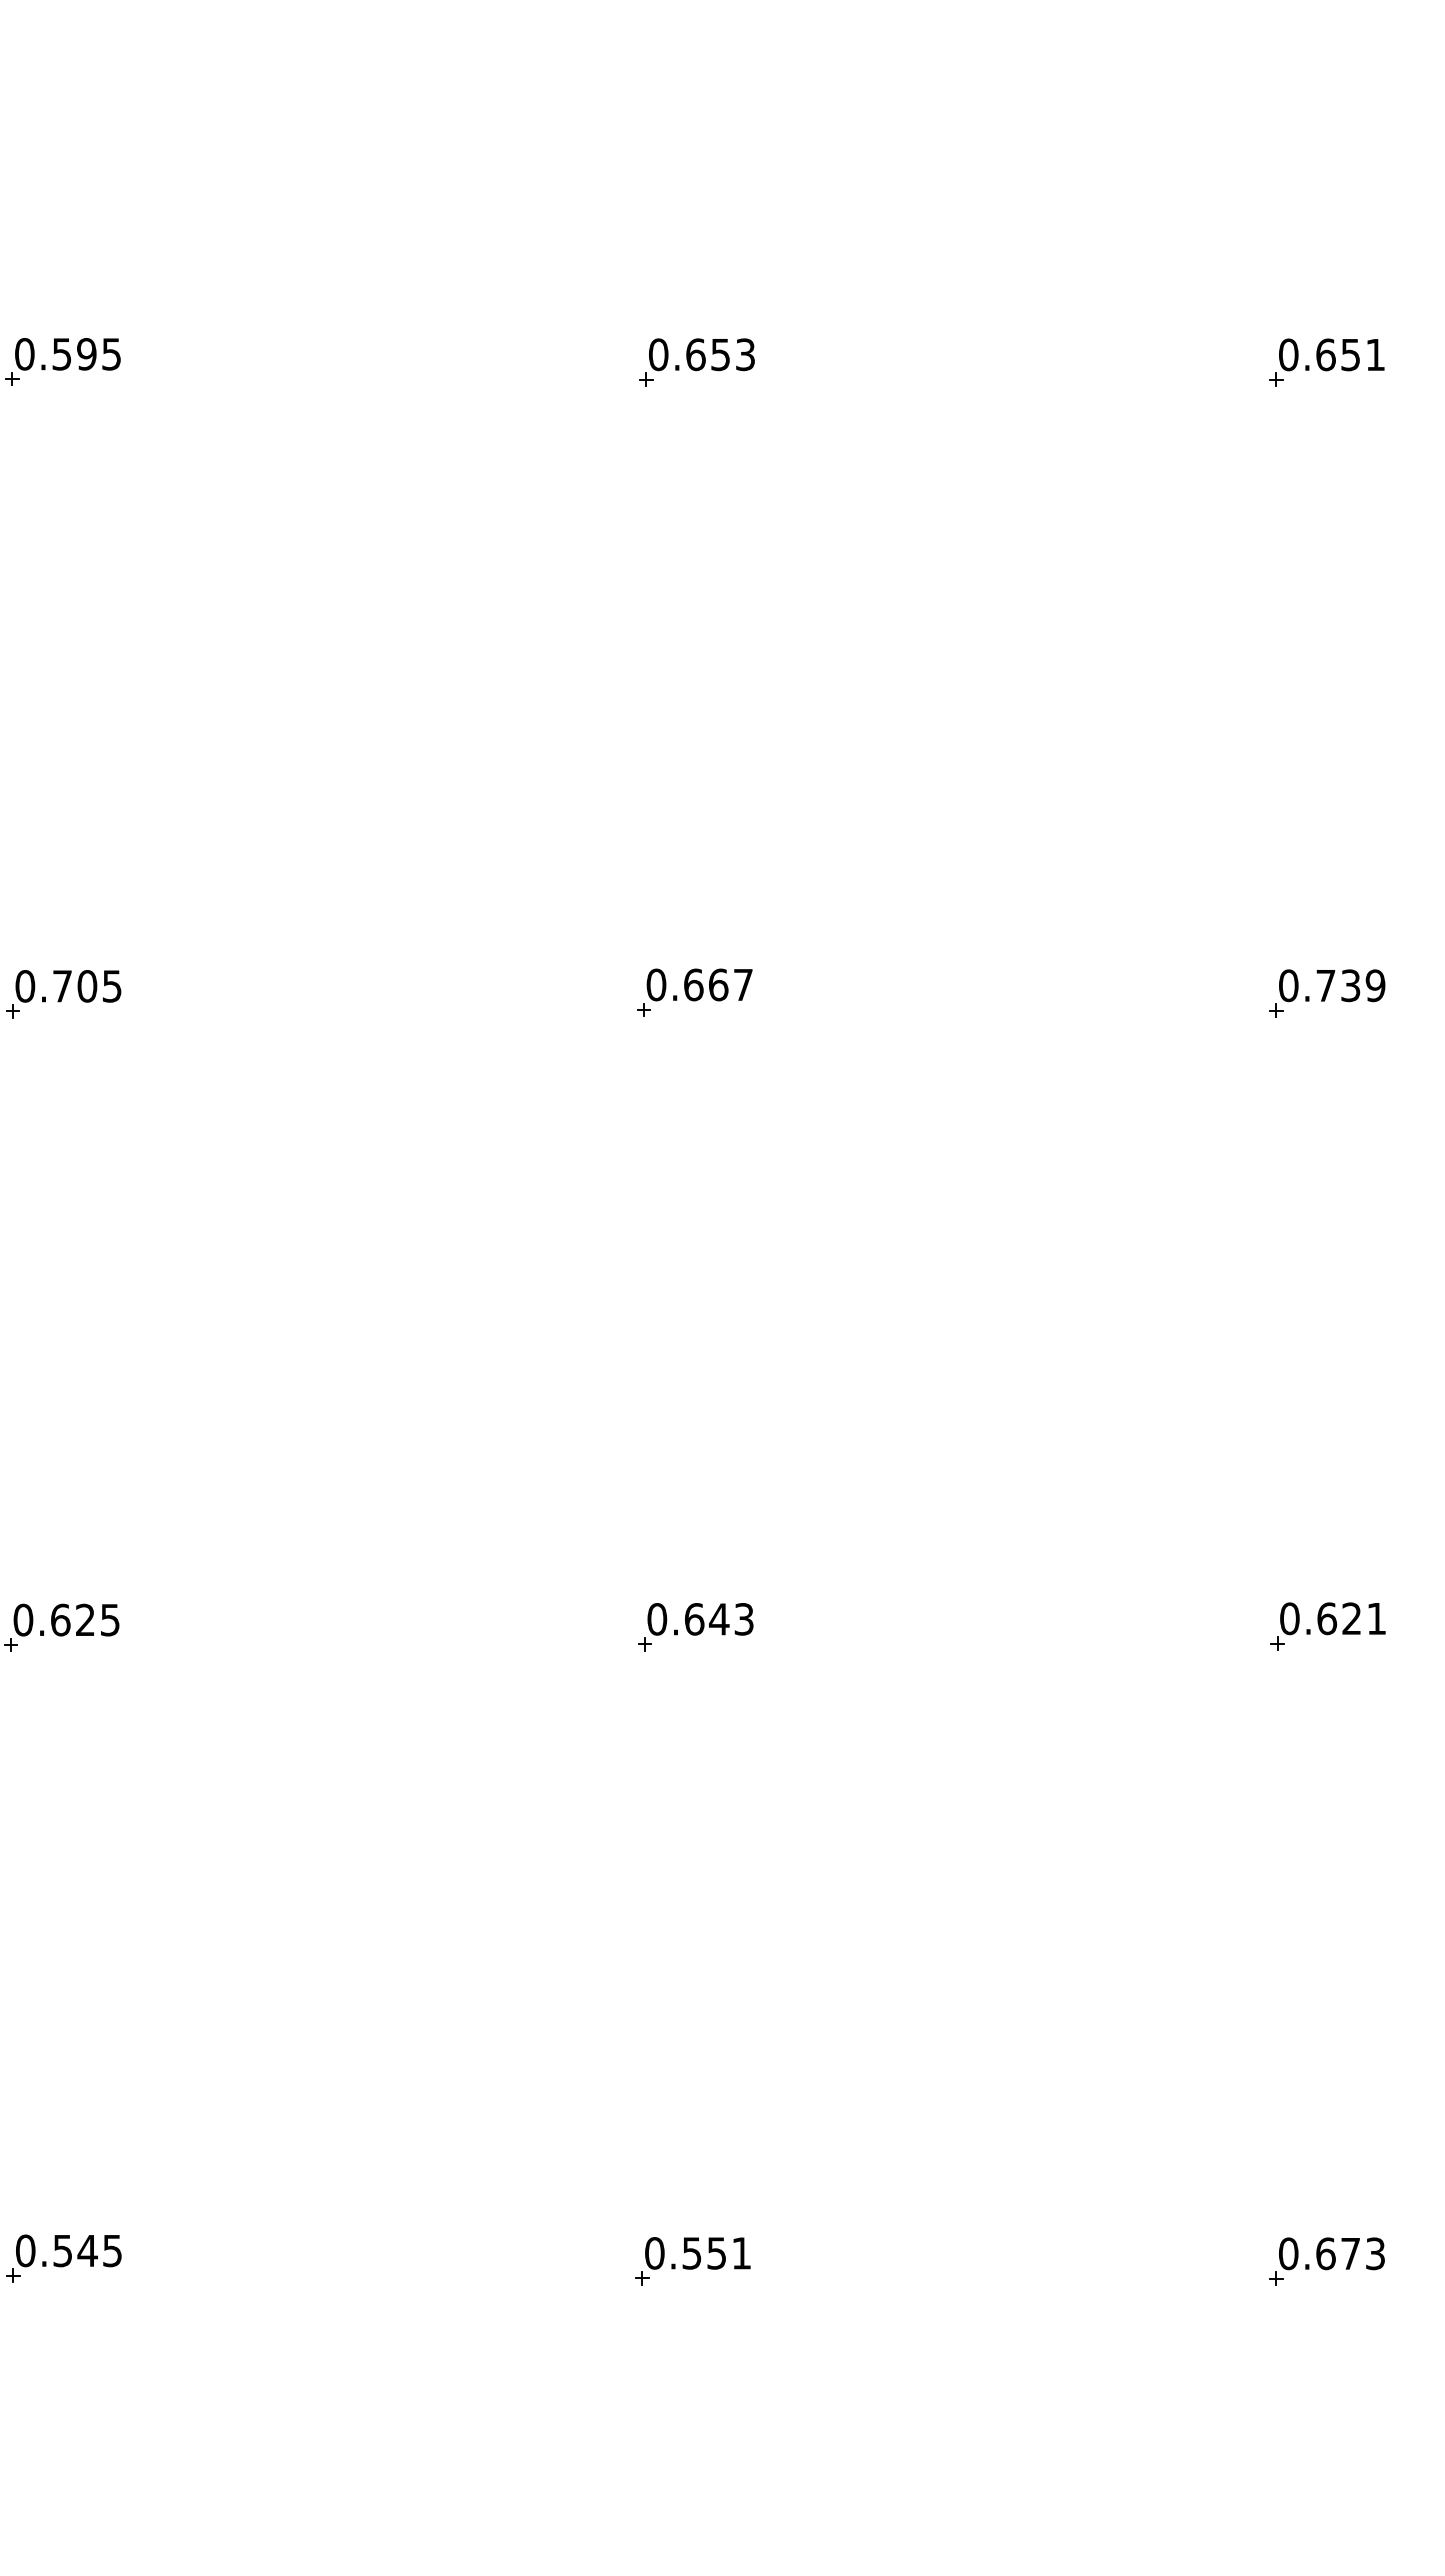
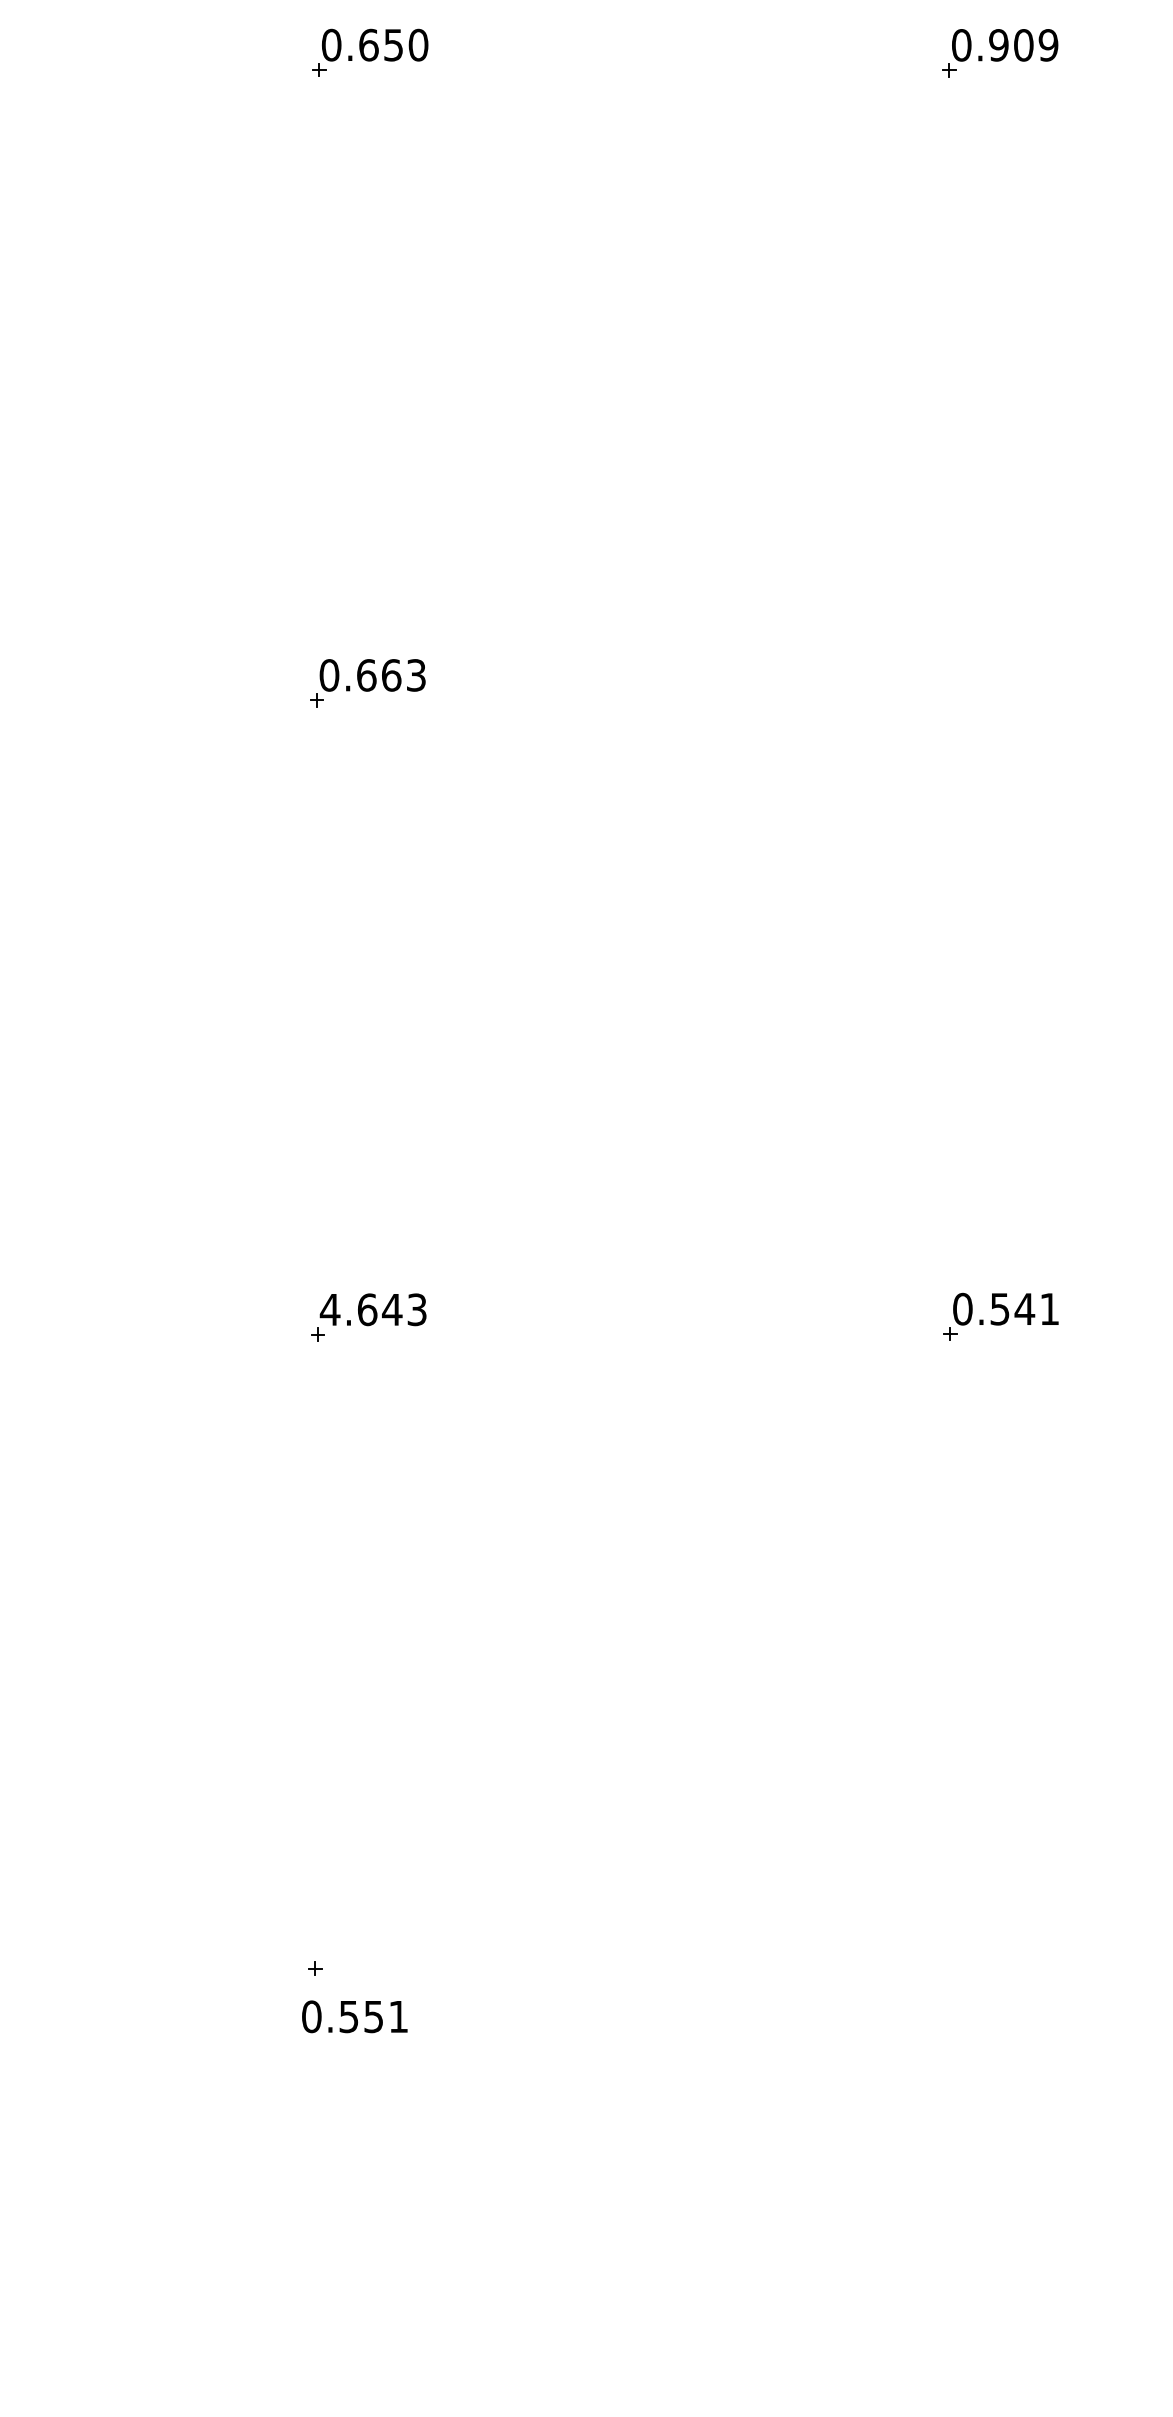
text: (745, 354) -> (418, 44), 0.653 -> 0.650
text: (1350, 354) -> (1023, 44), 0.651 -> 0.909
text: (743, 984) -> (416, 674), 0.667 -> 0.663
part: (1327, 993) -> (1000, 683), removed
text: (1339, 1618) -> (1012, 1308), 0.621 -> 0.541
text: (656, 1619) -> (329, 1309), 0.643 -> 4.643
text: (697, 2253) -> (354, 2016), moved
part: (1326, 2261) -> (999, 1951), removed

